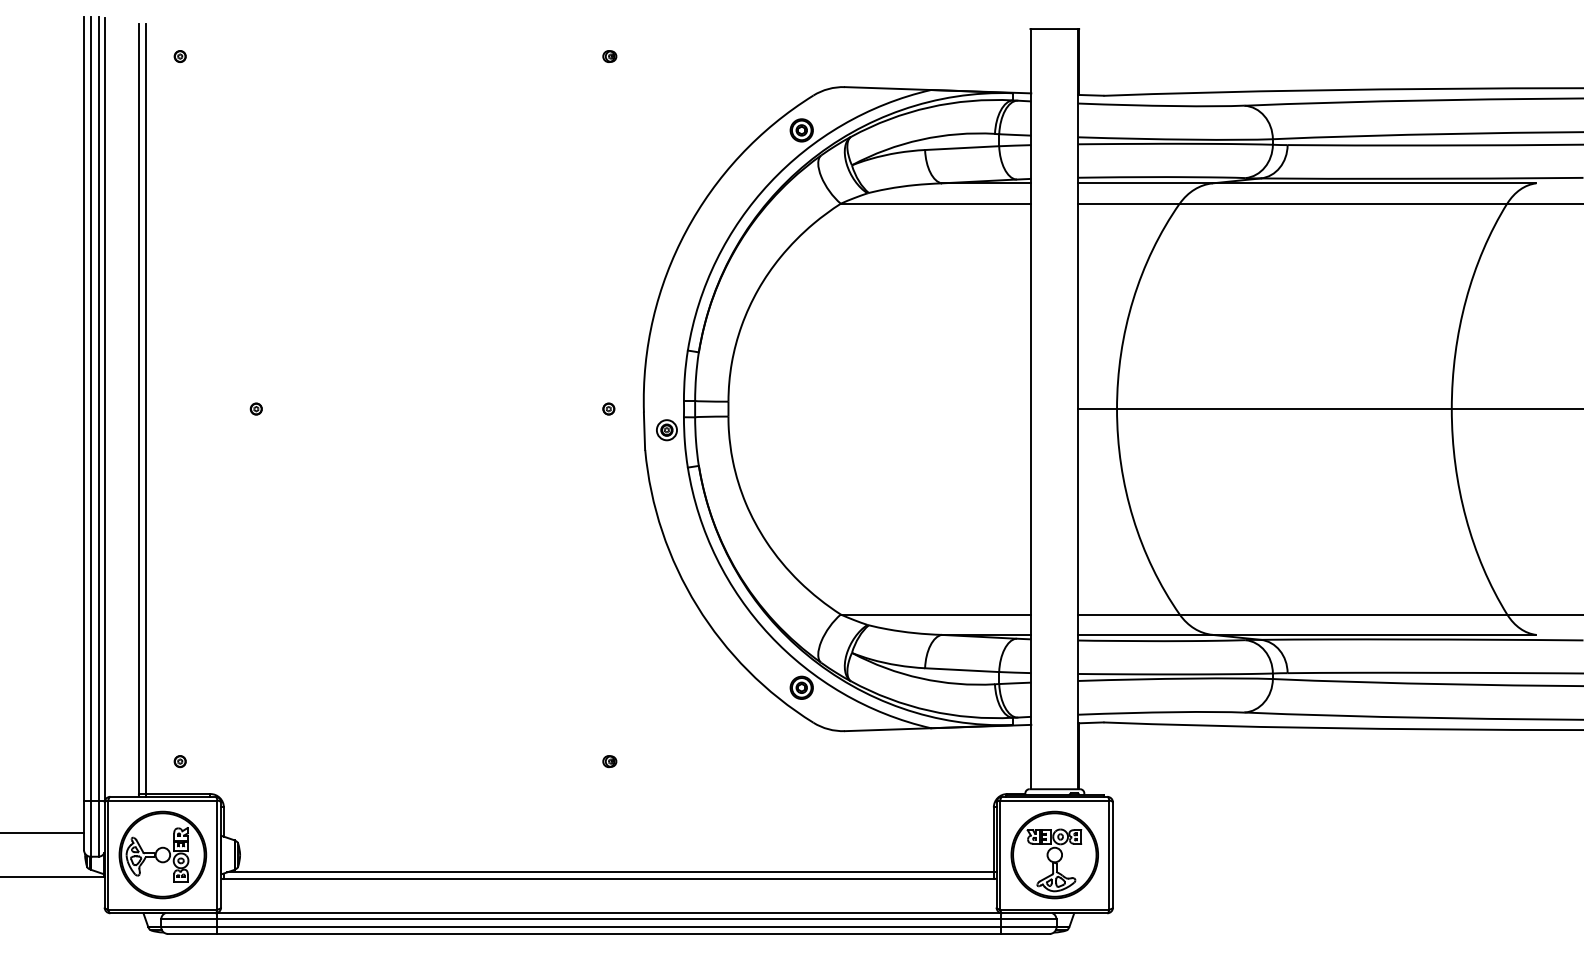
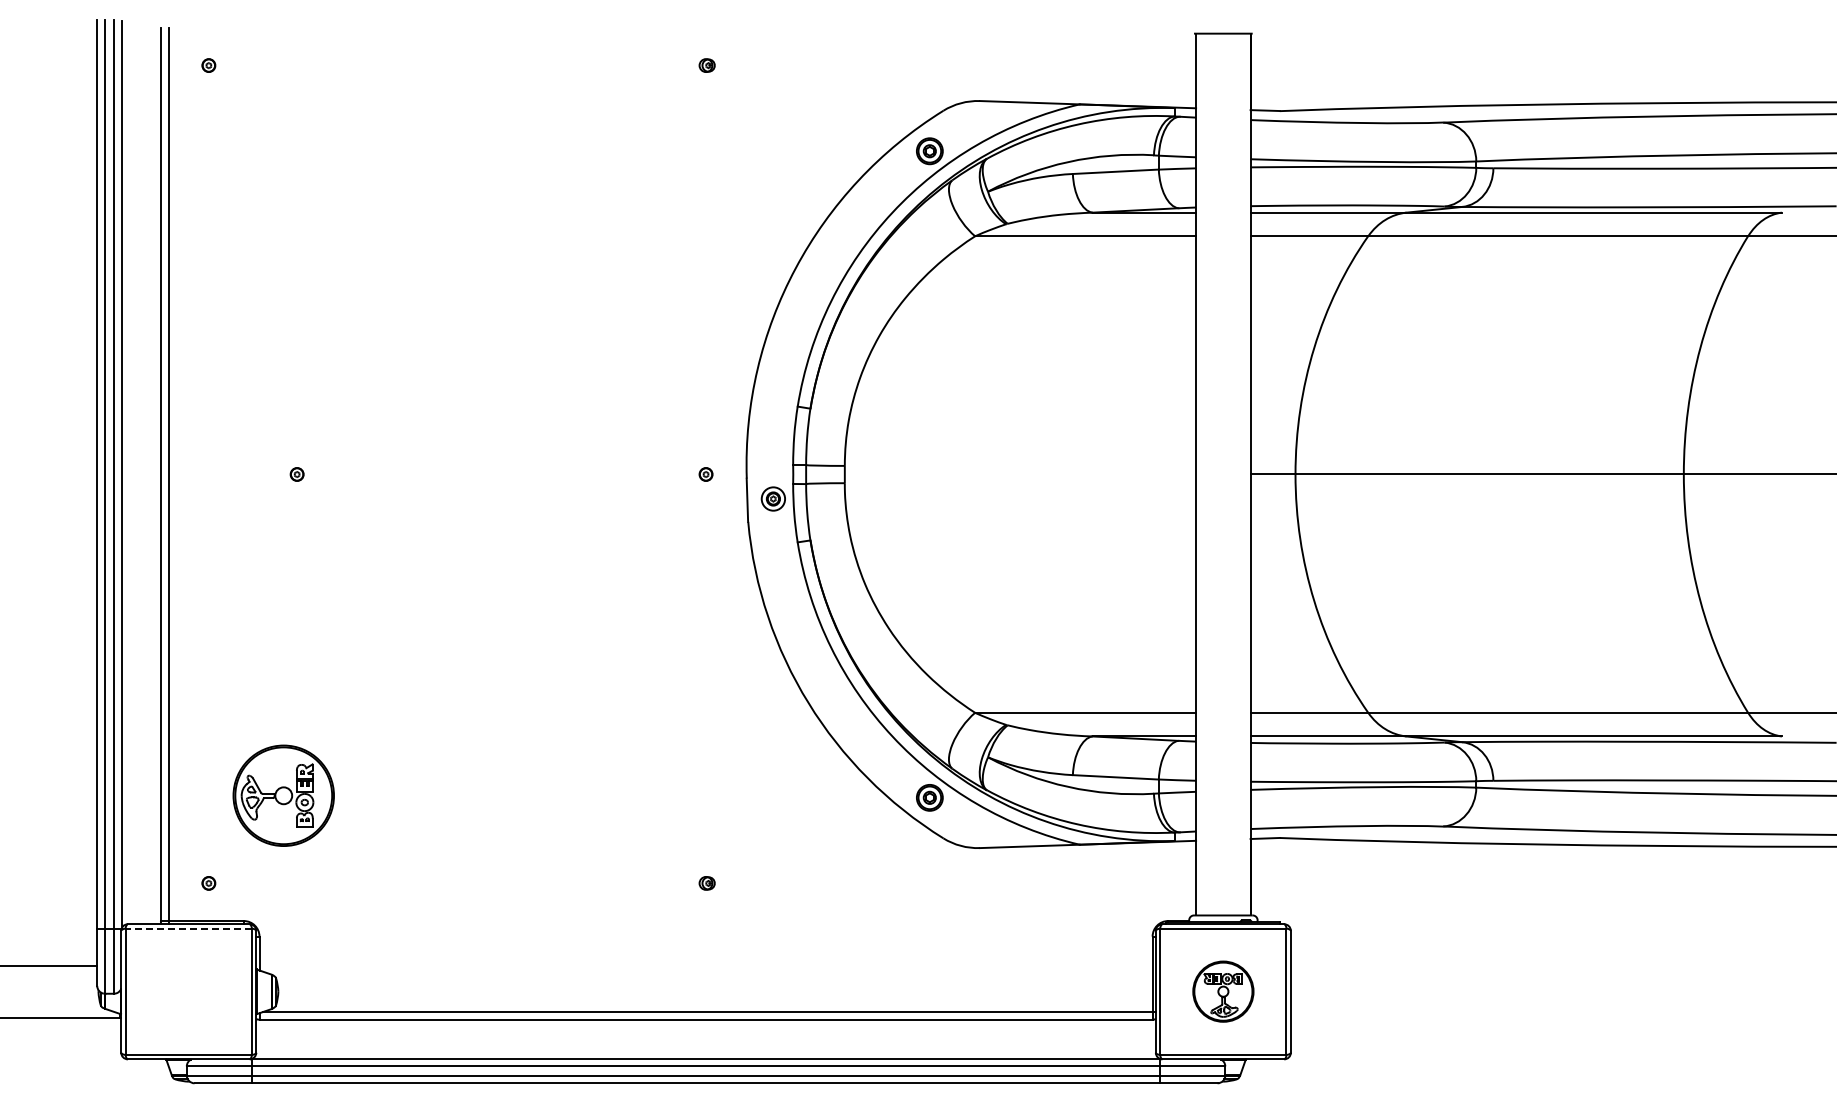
line: (162, 800) -> (188, 928), solid -> dashed
part: (162, 854) -> (283, 795), moved
part: (1054, 854) -> (1223, 991), size x0.6

